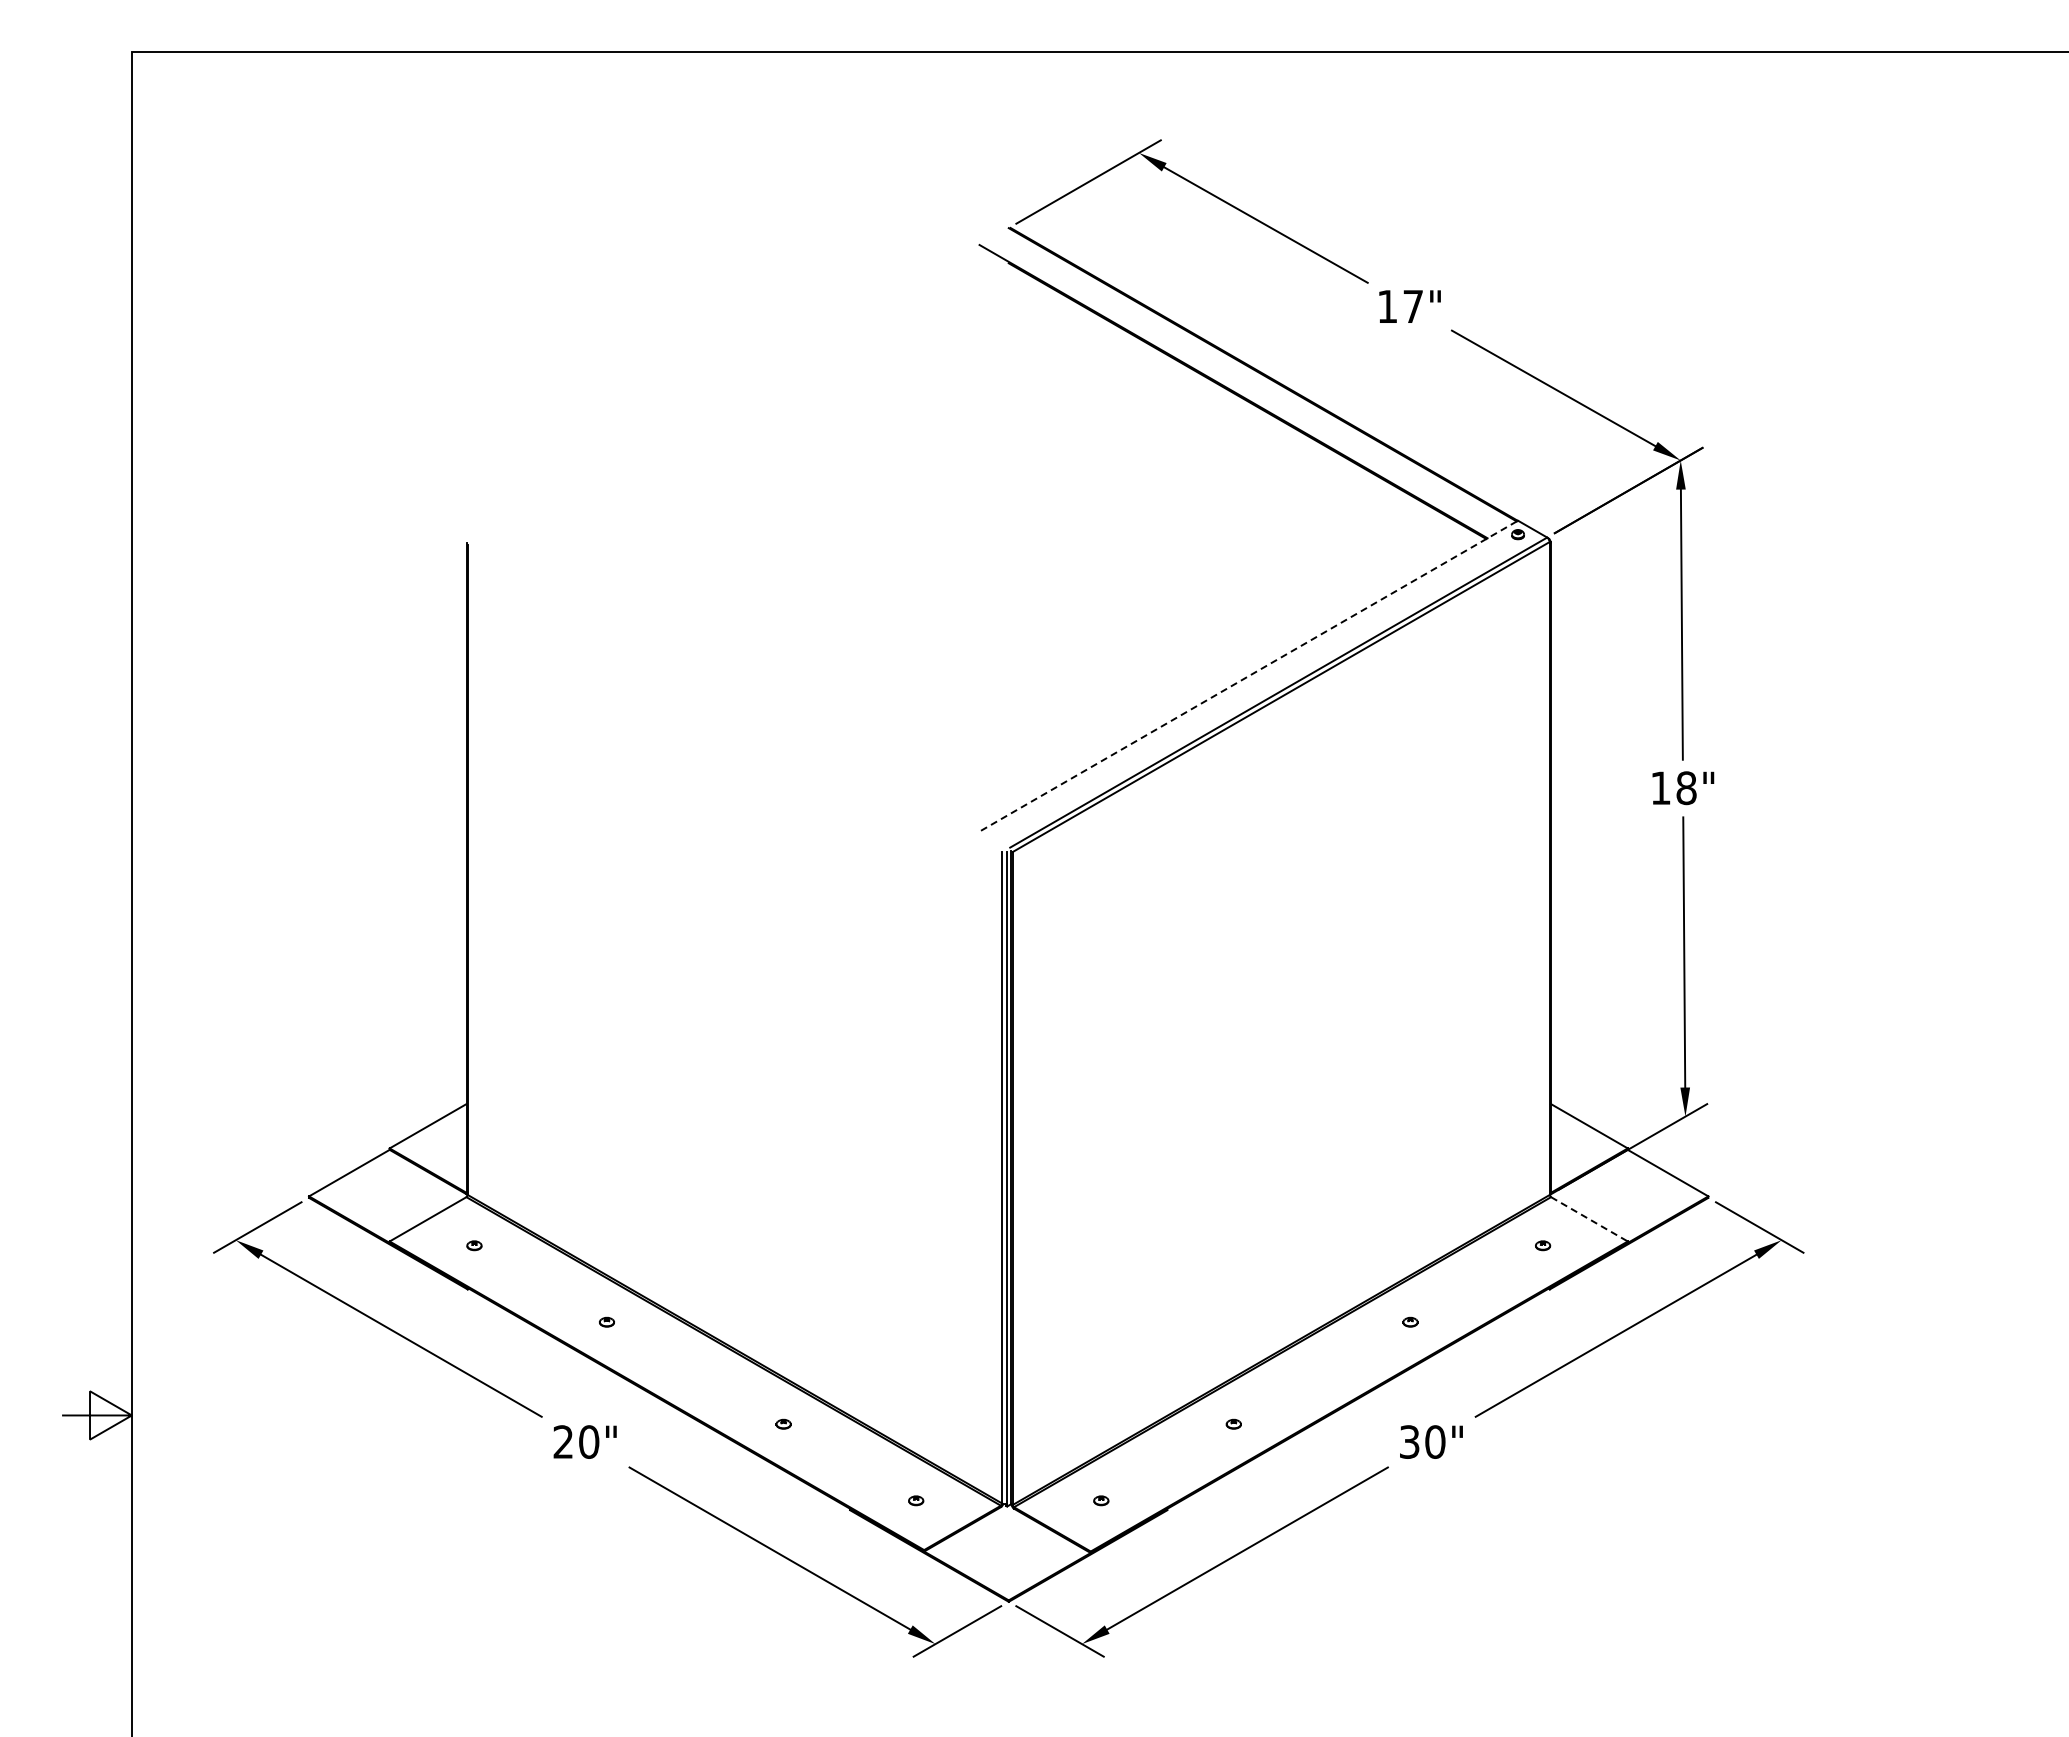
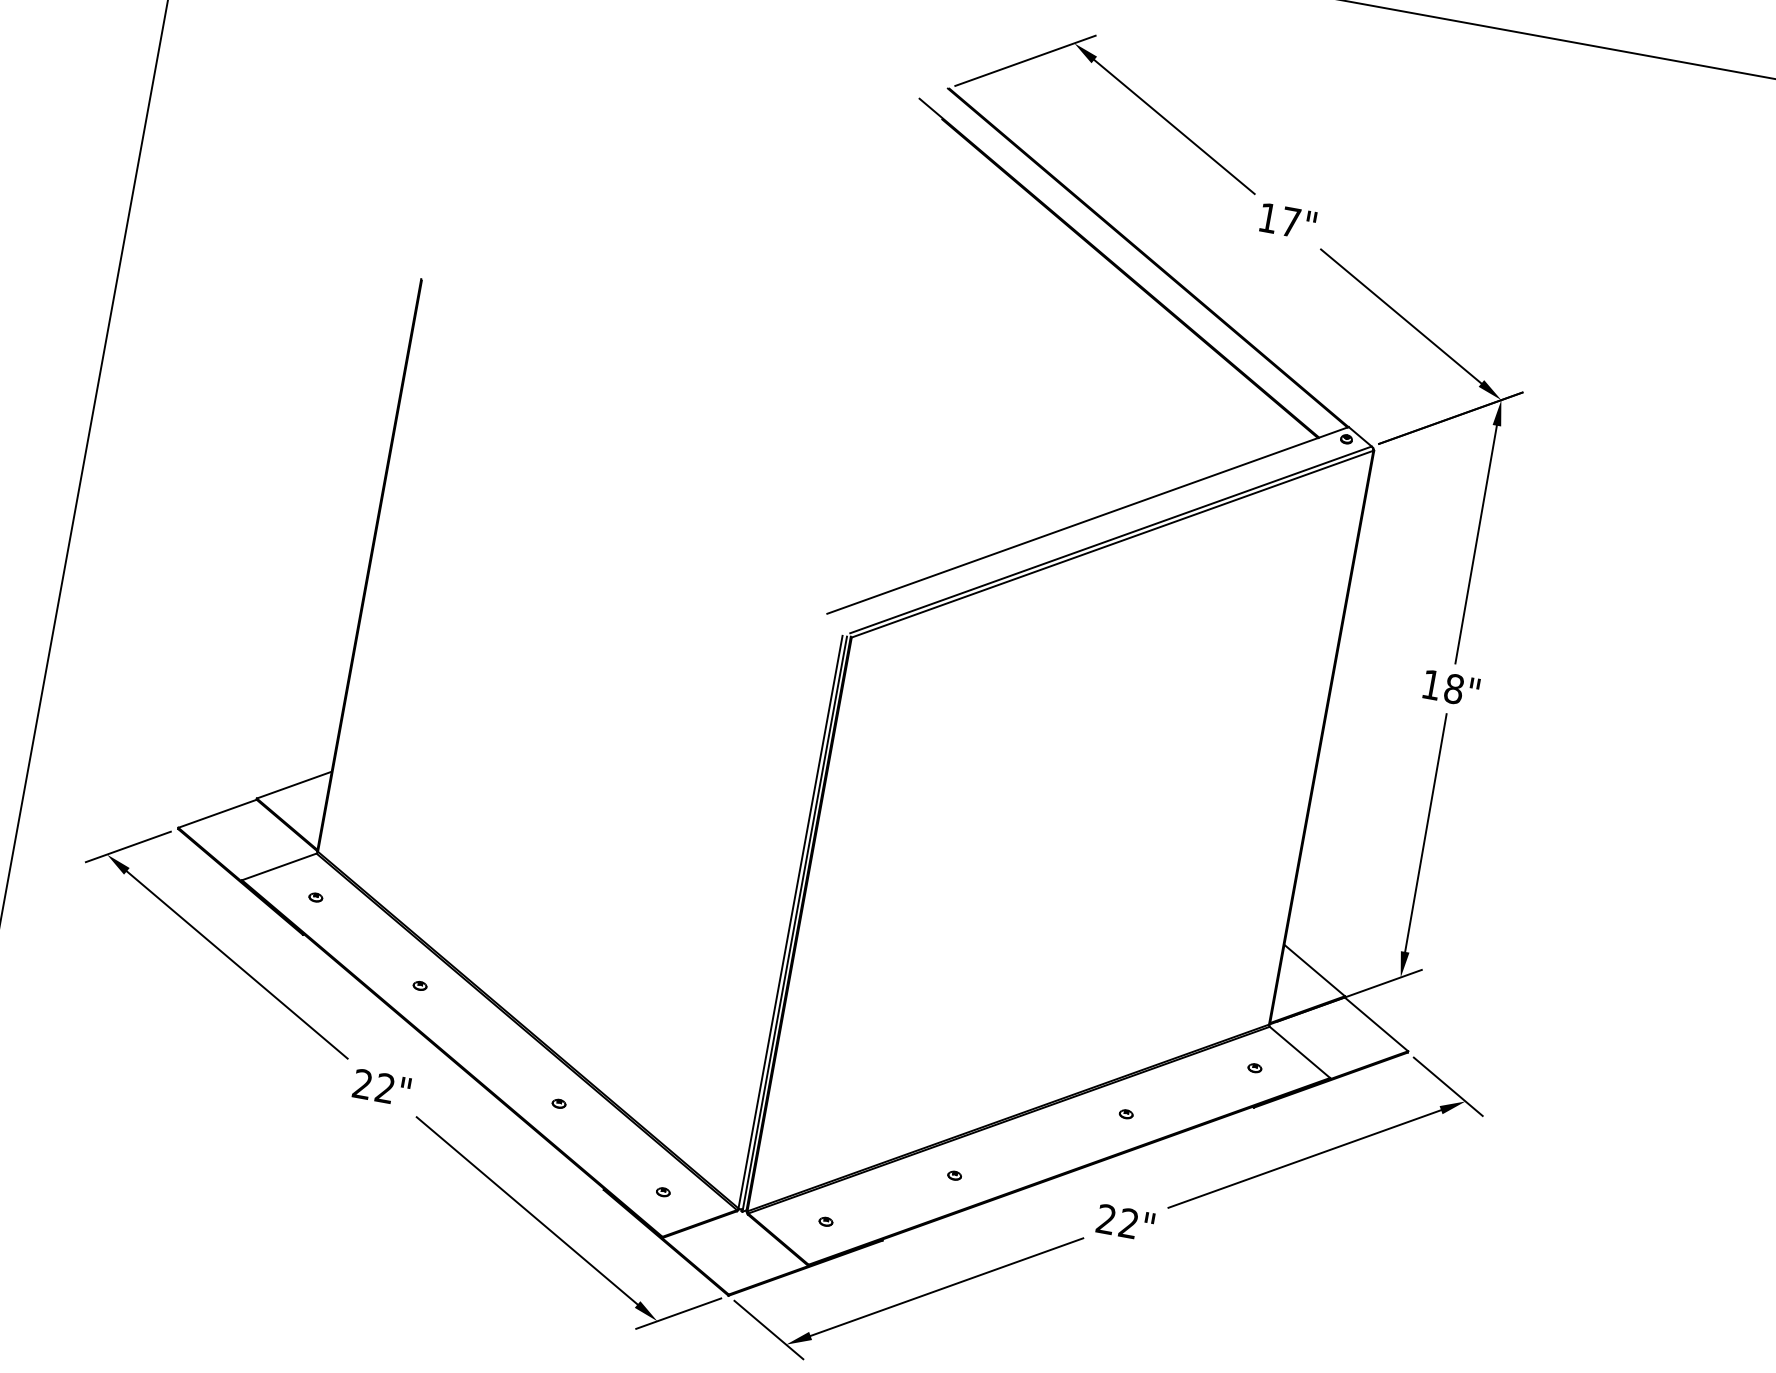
line: (1249, 675) -> (1088, 520), dashed -> solid
line: (1589, 1219) -> (1299, 1052), dashed -> solid
text: (589, 1441) -> (385, 1087), 20" -> 22"
text: (1422, 1441) -> (1117, 1220), 30" -> 22"

